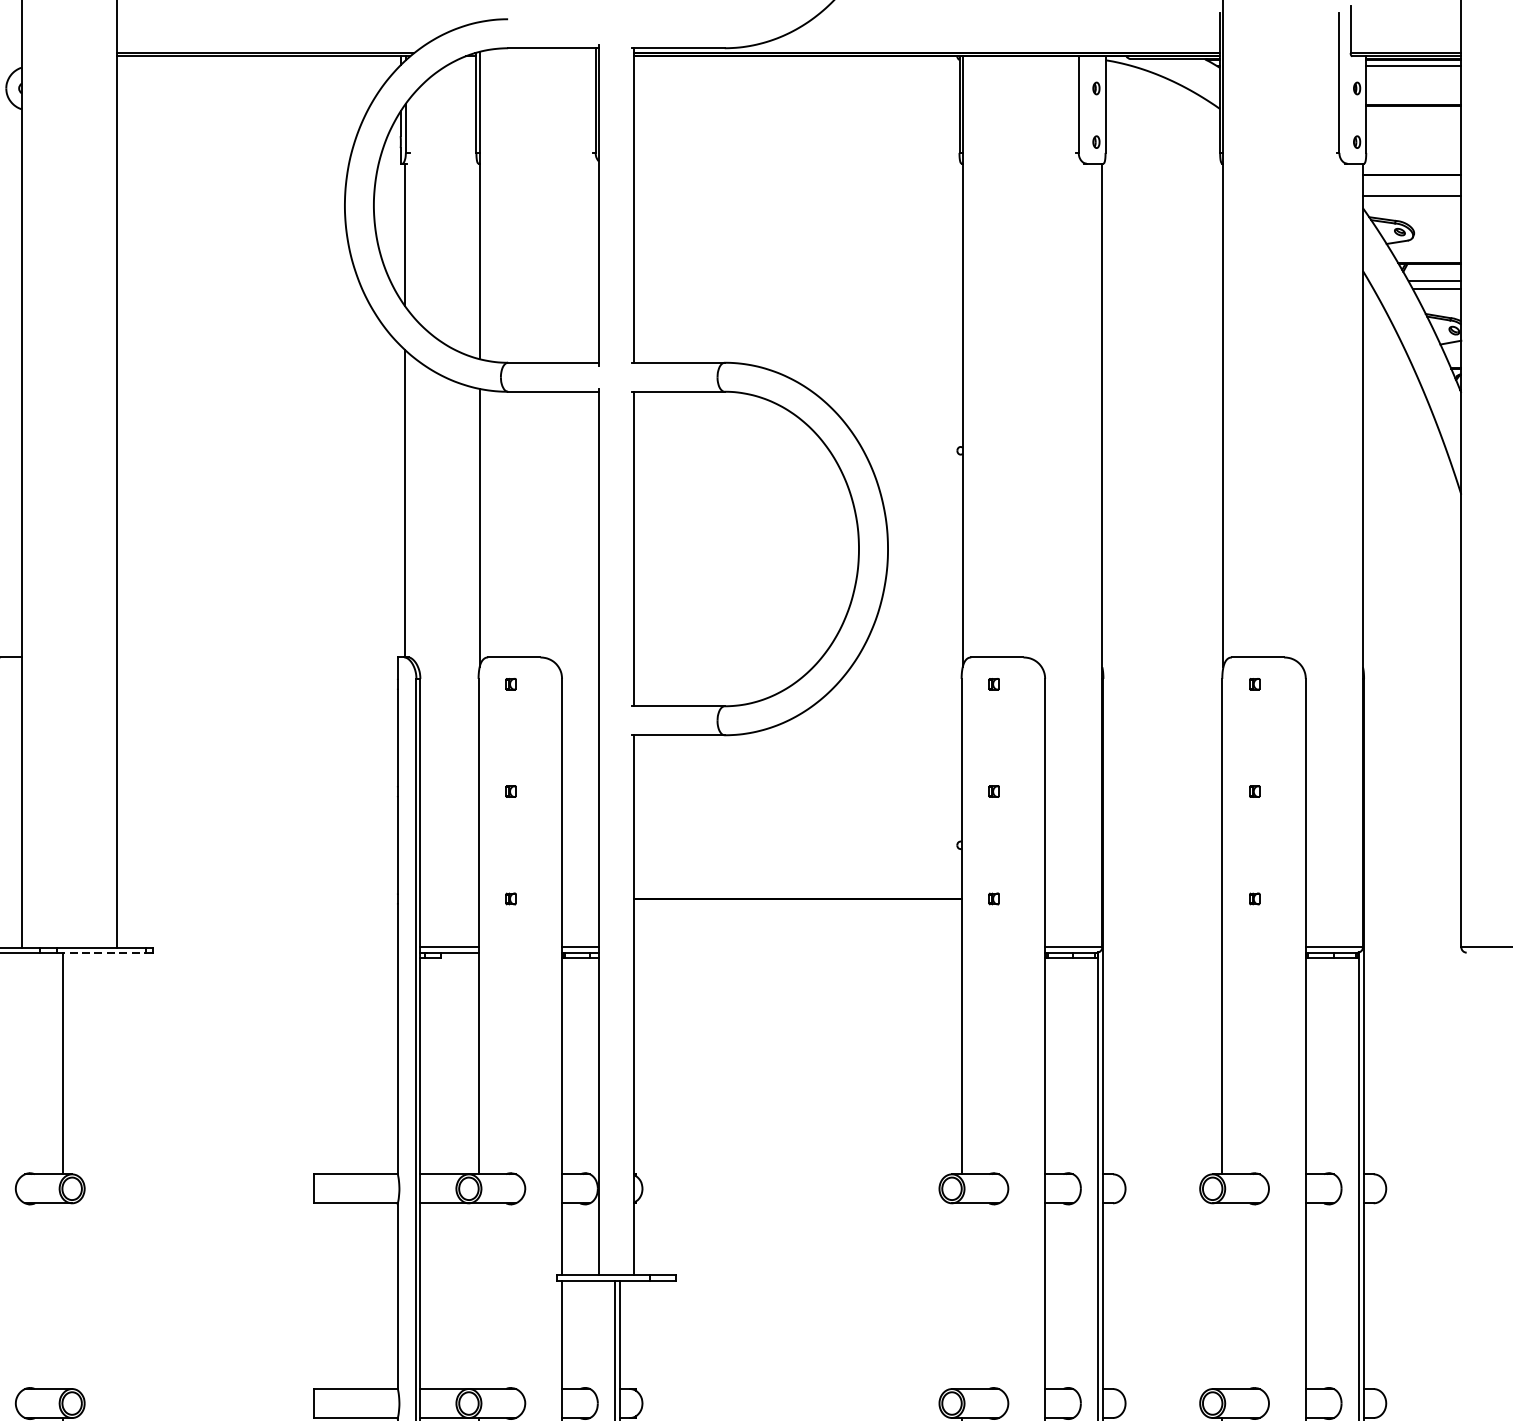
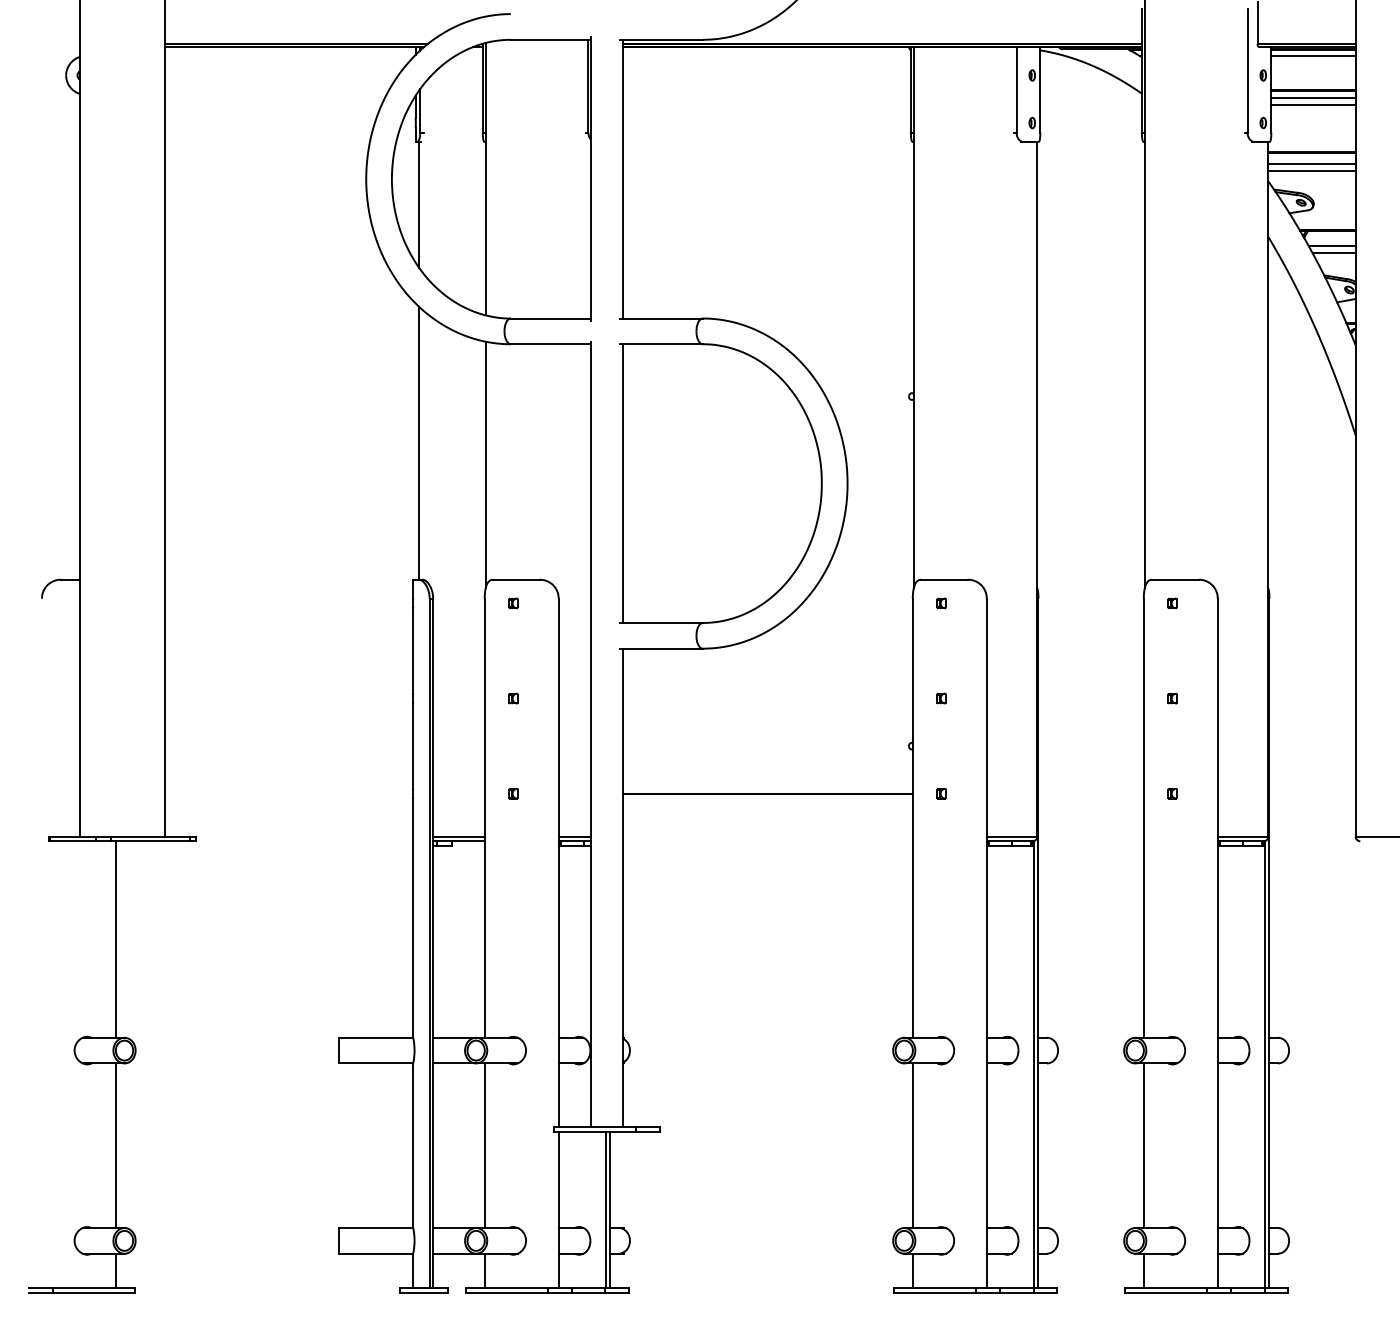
line: (1413, 114) -> (1313, 98), added
line: (1413, 121) -> (1313, 104), added
line: (1411, 188) -> (1311, 164), added
line: (101, 952) -> (150, 841), dashed -> solid
line: (61, 1295) -> (115, 1145), added
line: (478, 1295) -> (484, 1145), added
line: (961, 1295) -> (912, 1145), added
line: (1221, 1295) -> (1143, 1145), added

